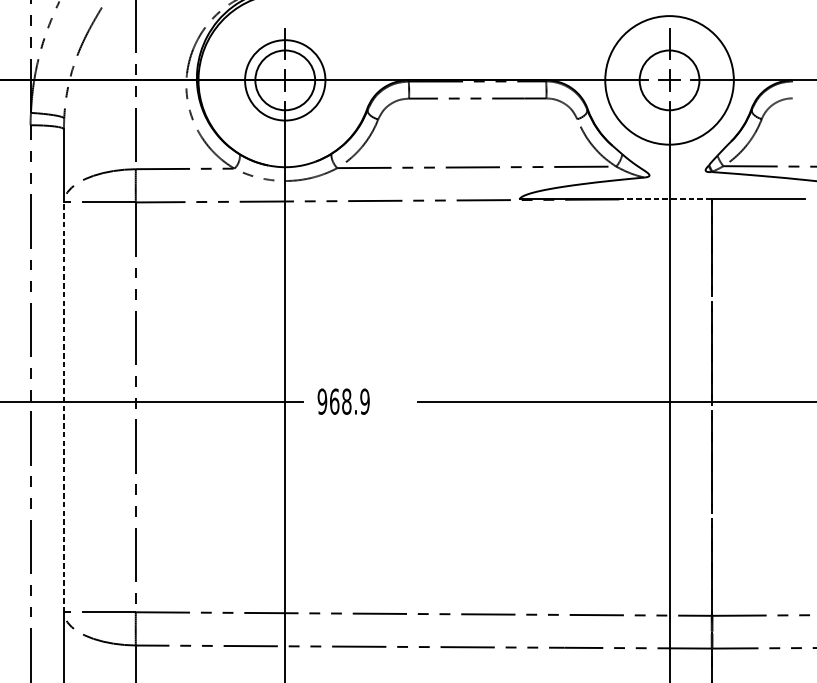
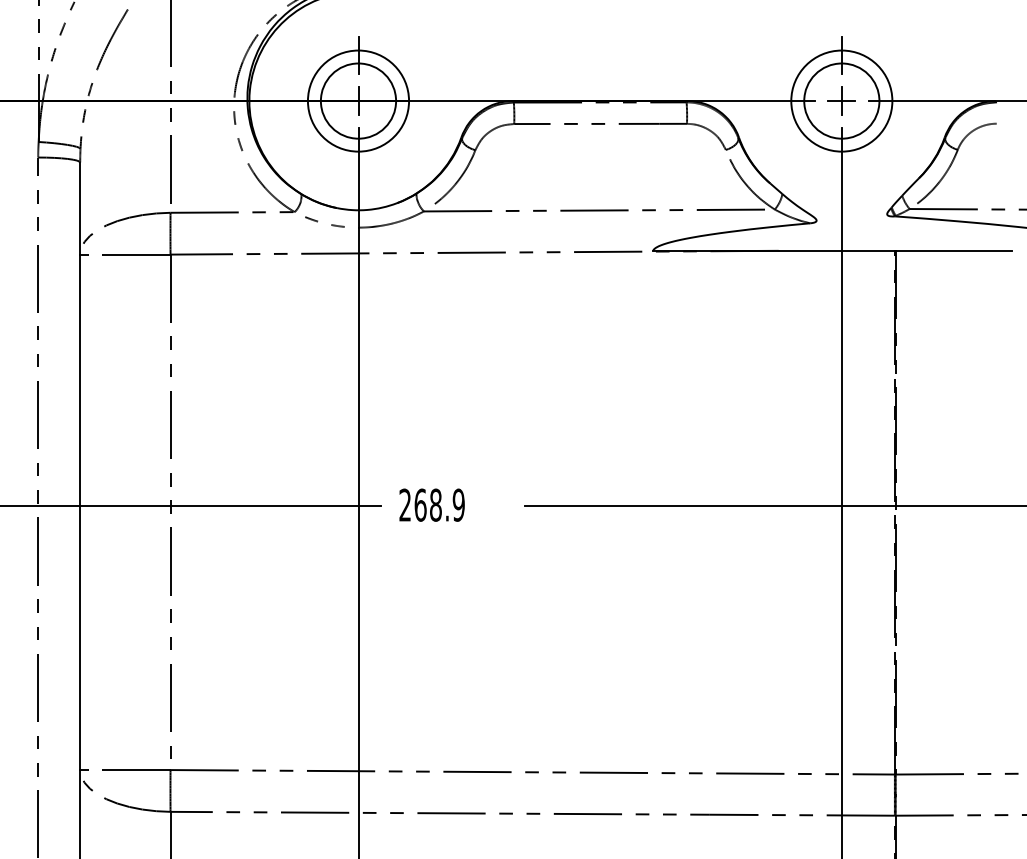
circle: (669, 79) -> (841, 100), size x0.62
line: (665, 199) -> (836, 250), dashed -> solid
text: (322, 401) -> (405, 504), 968.9 -> 268.9
line: (64, 407) -> (80, 512), dashed -> solid

